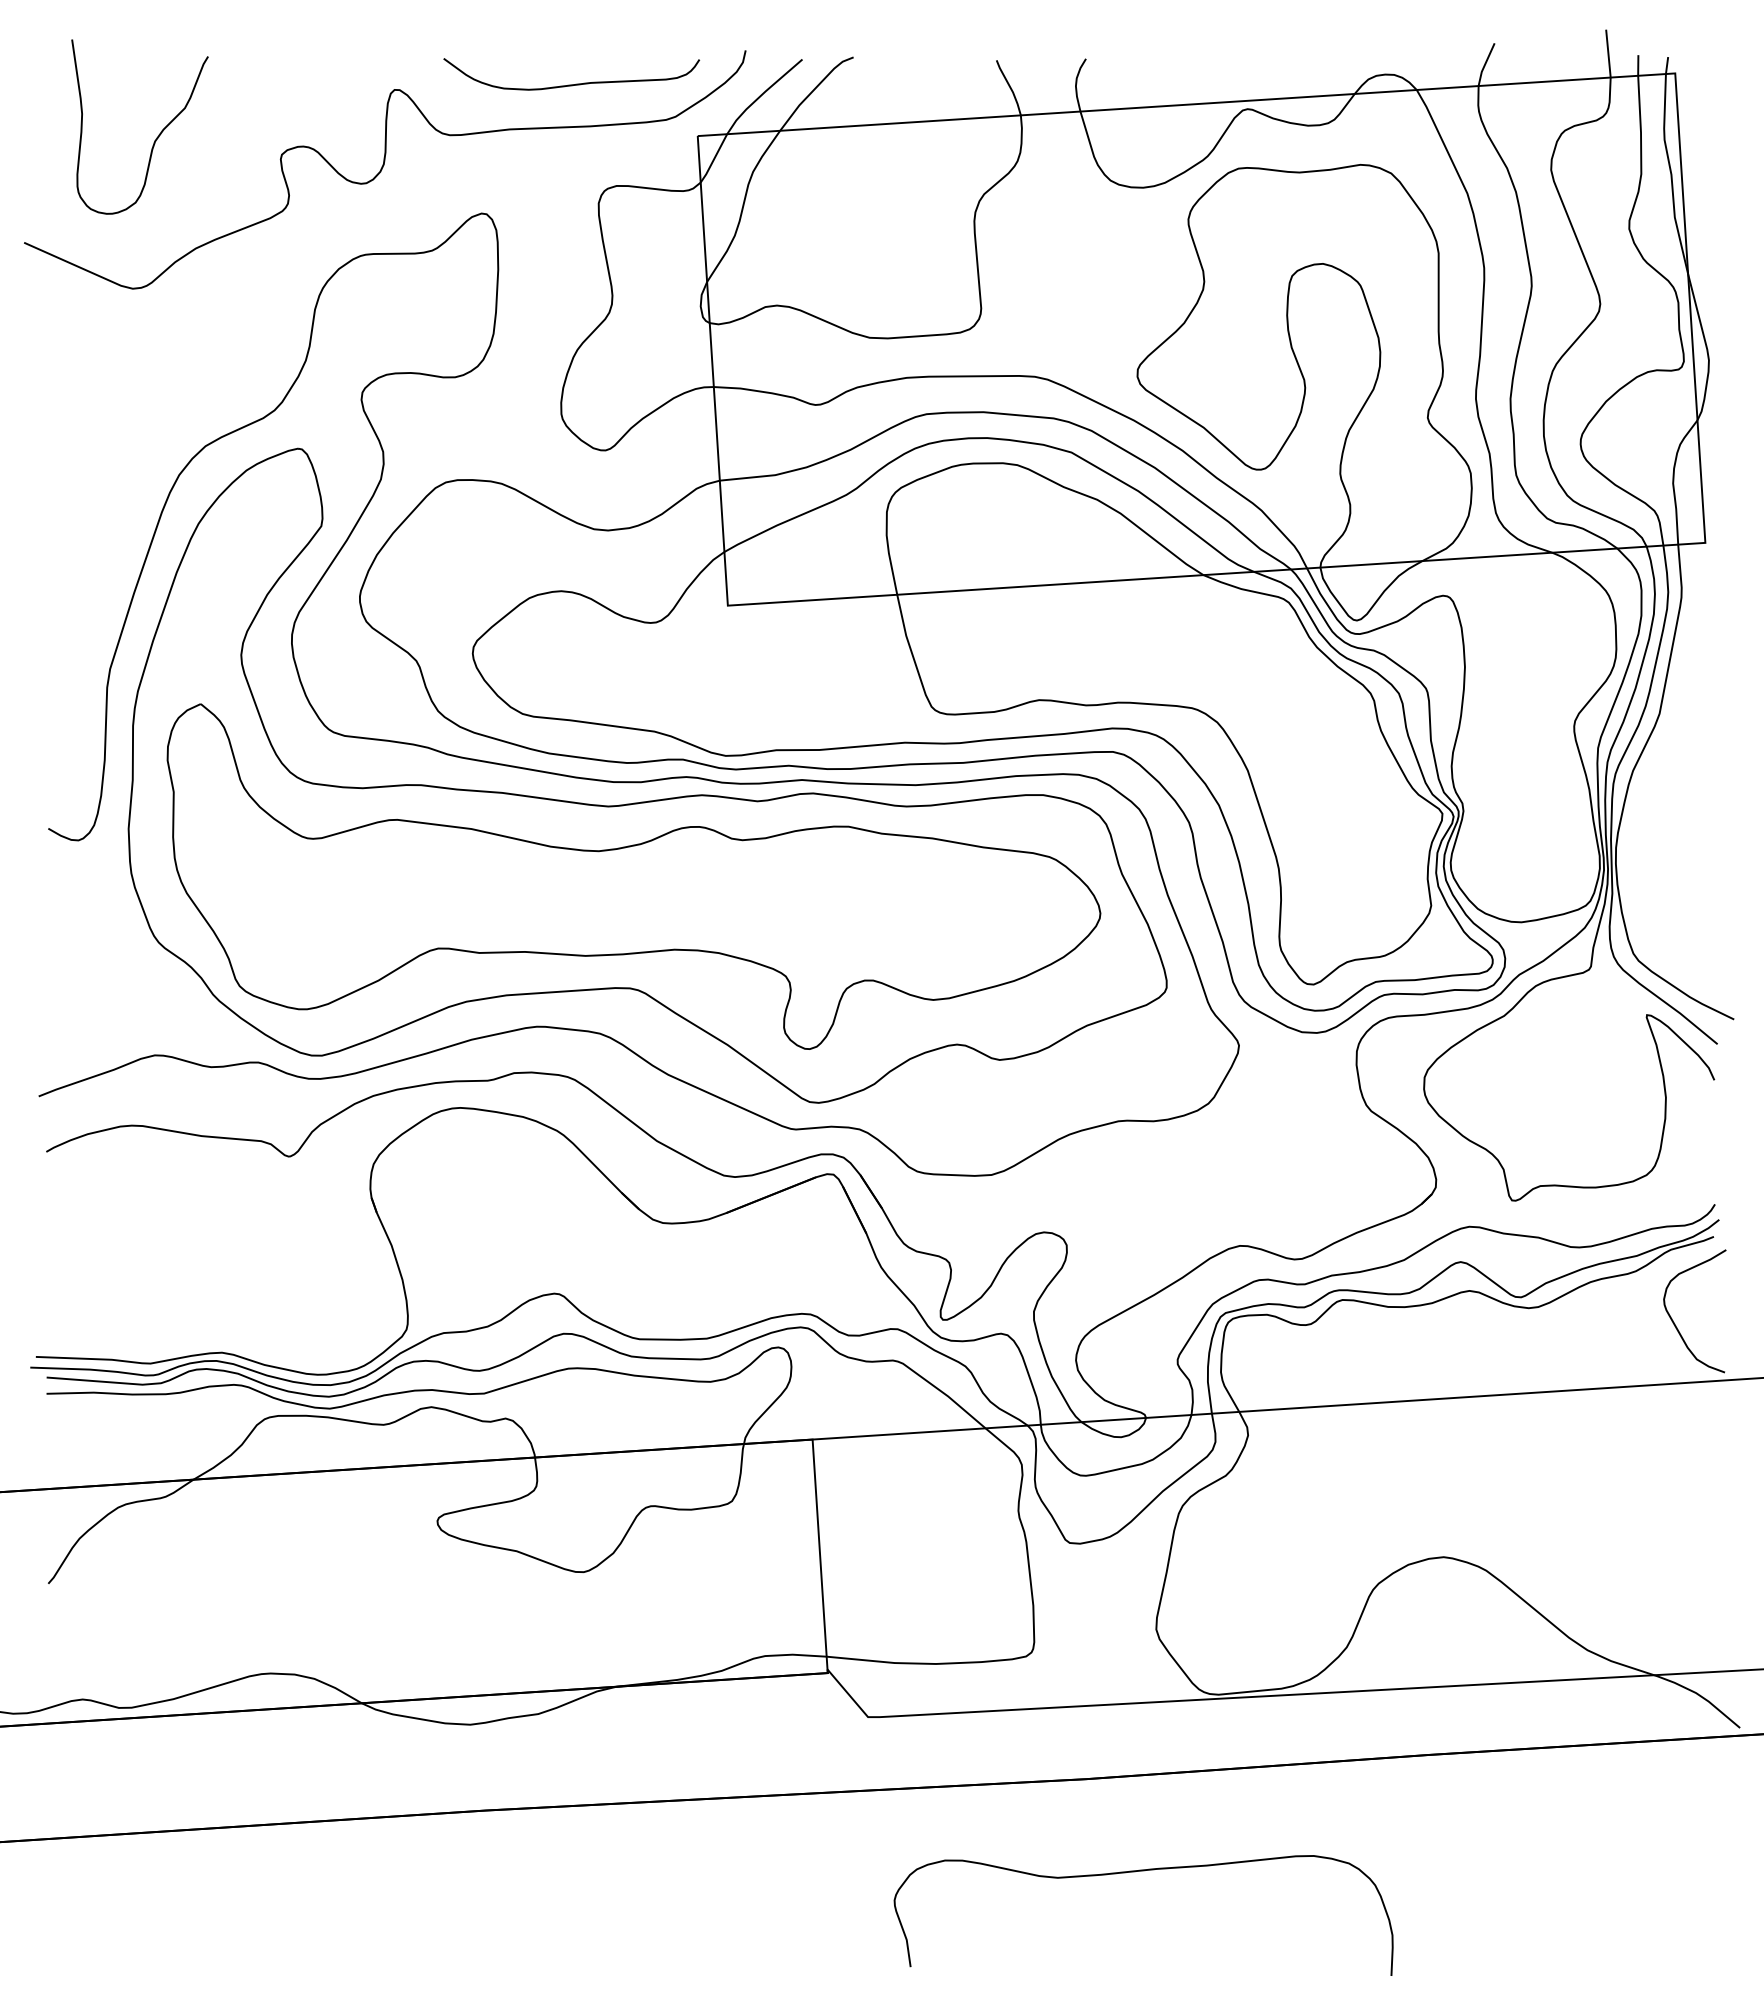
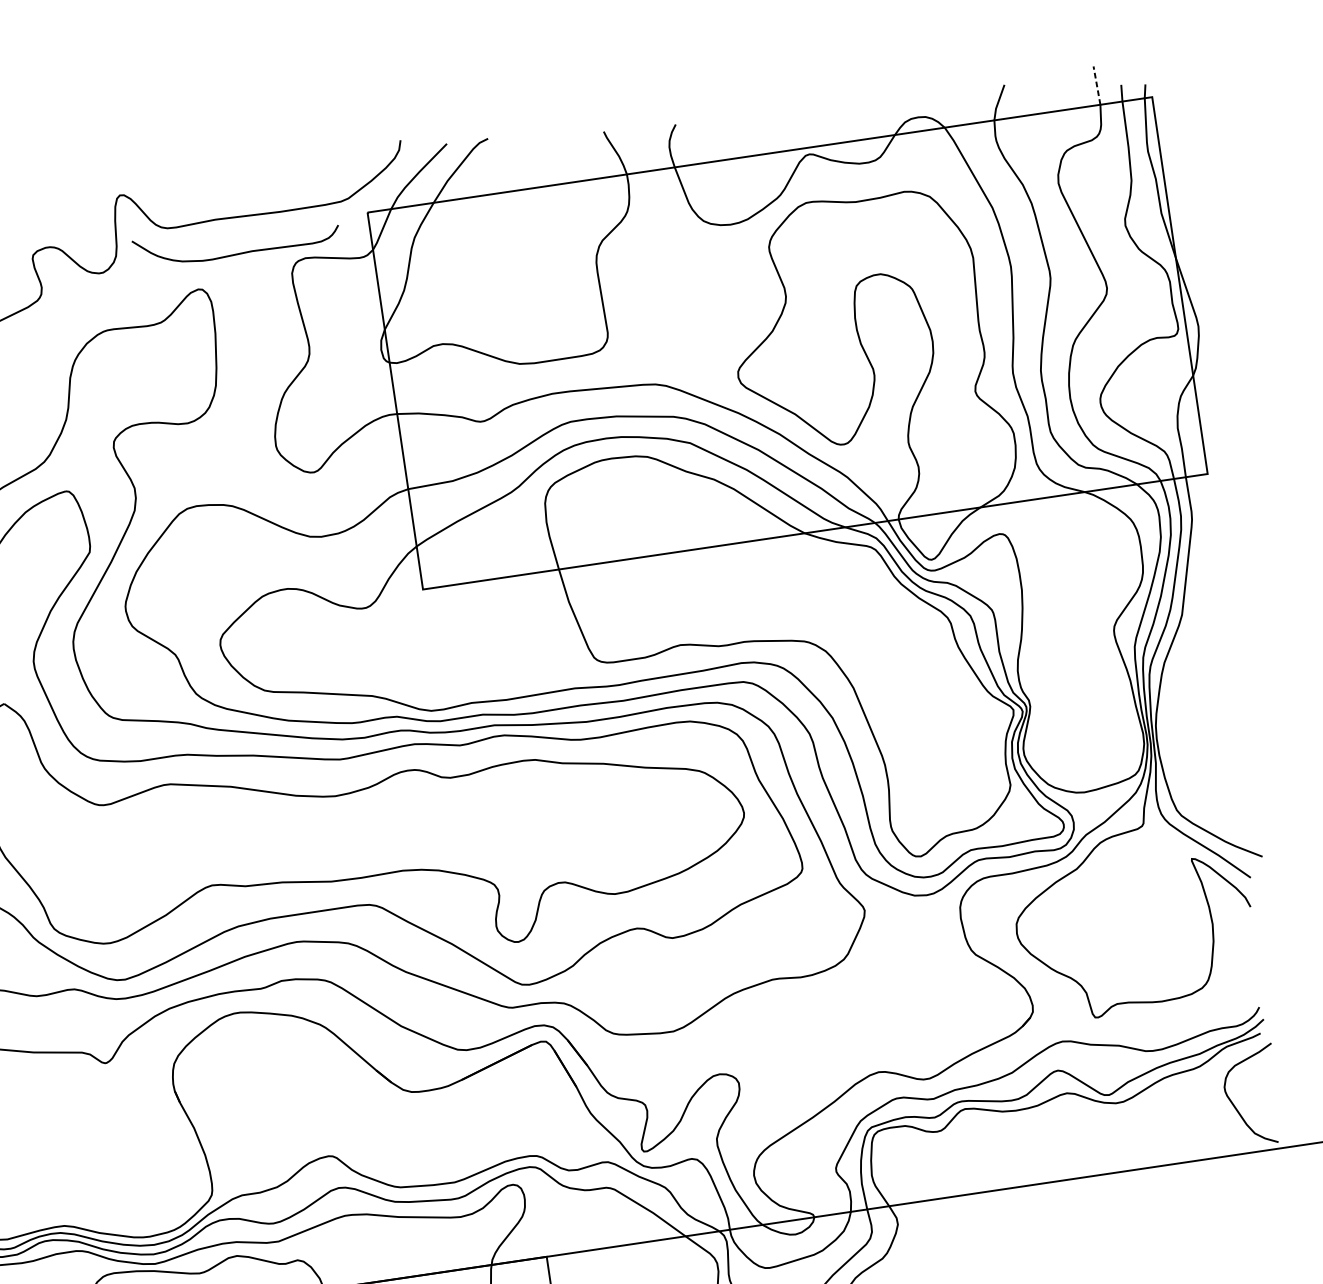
line: (1608, 53) -> (1097, 85), solid -> dashed
curve: (571, 84) -> (236, 253), moved

